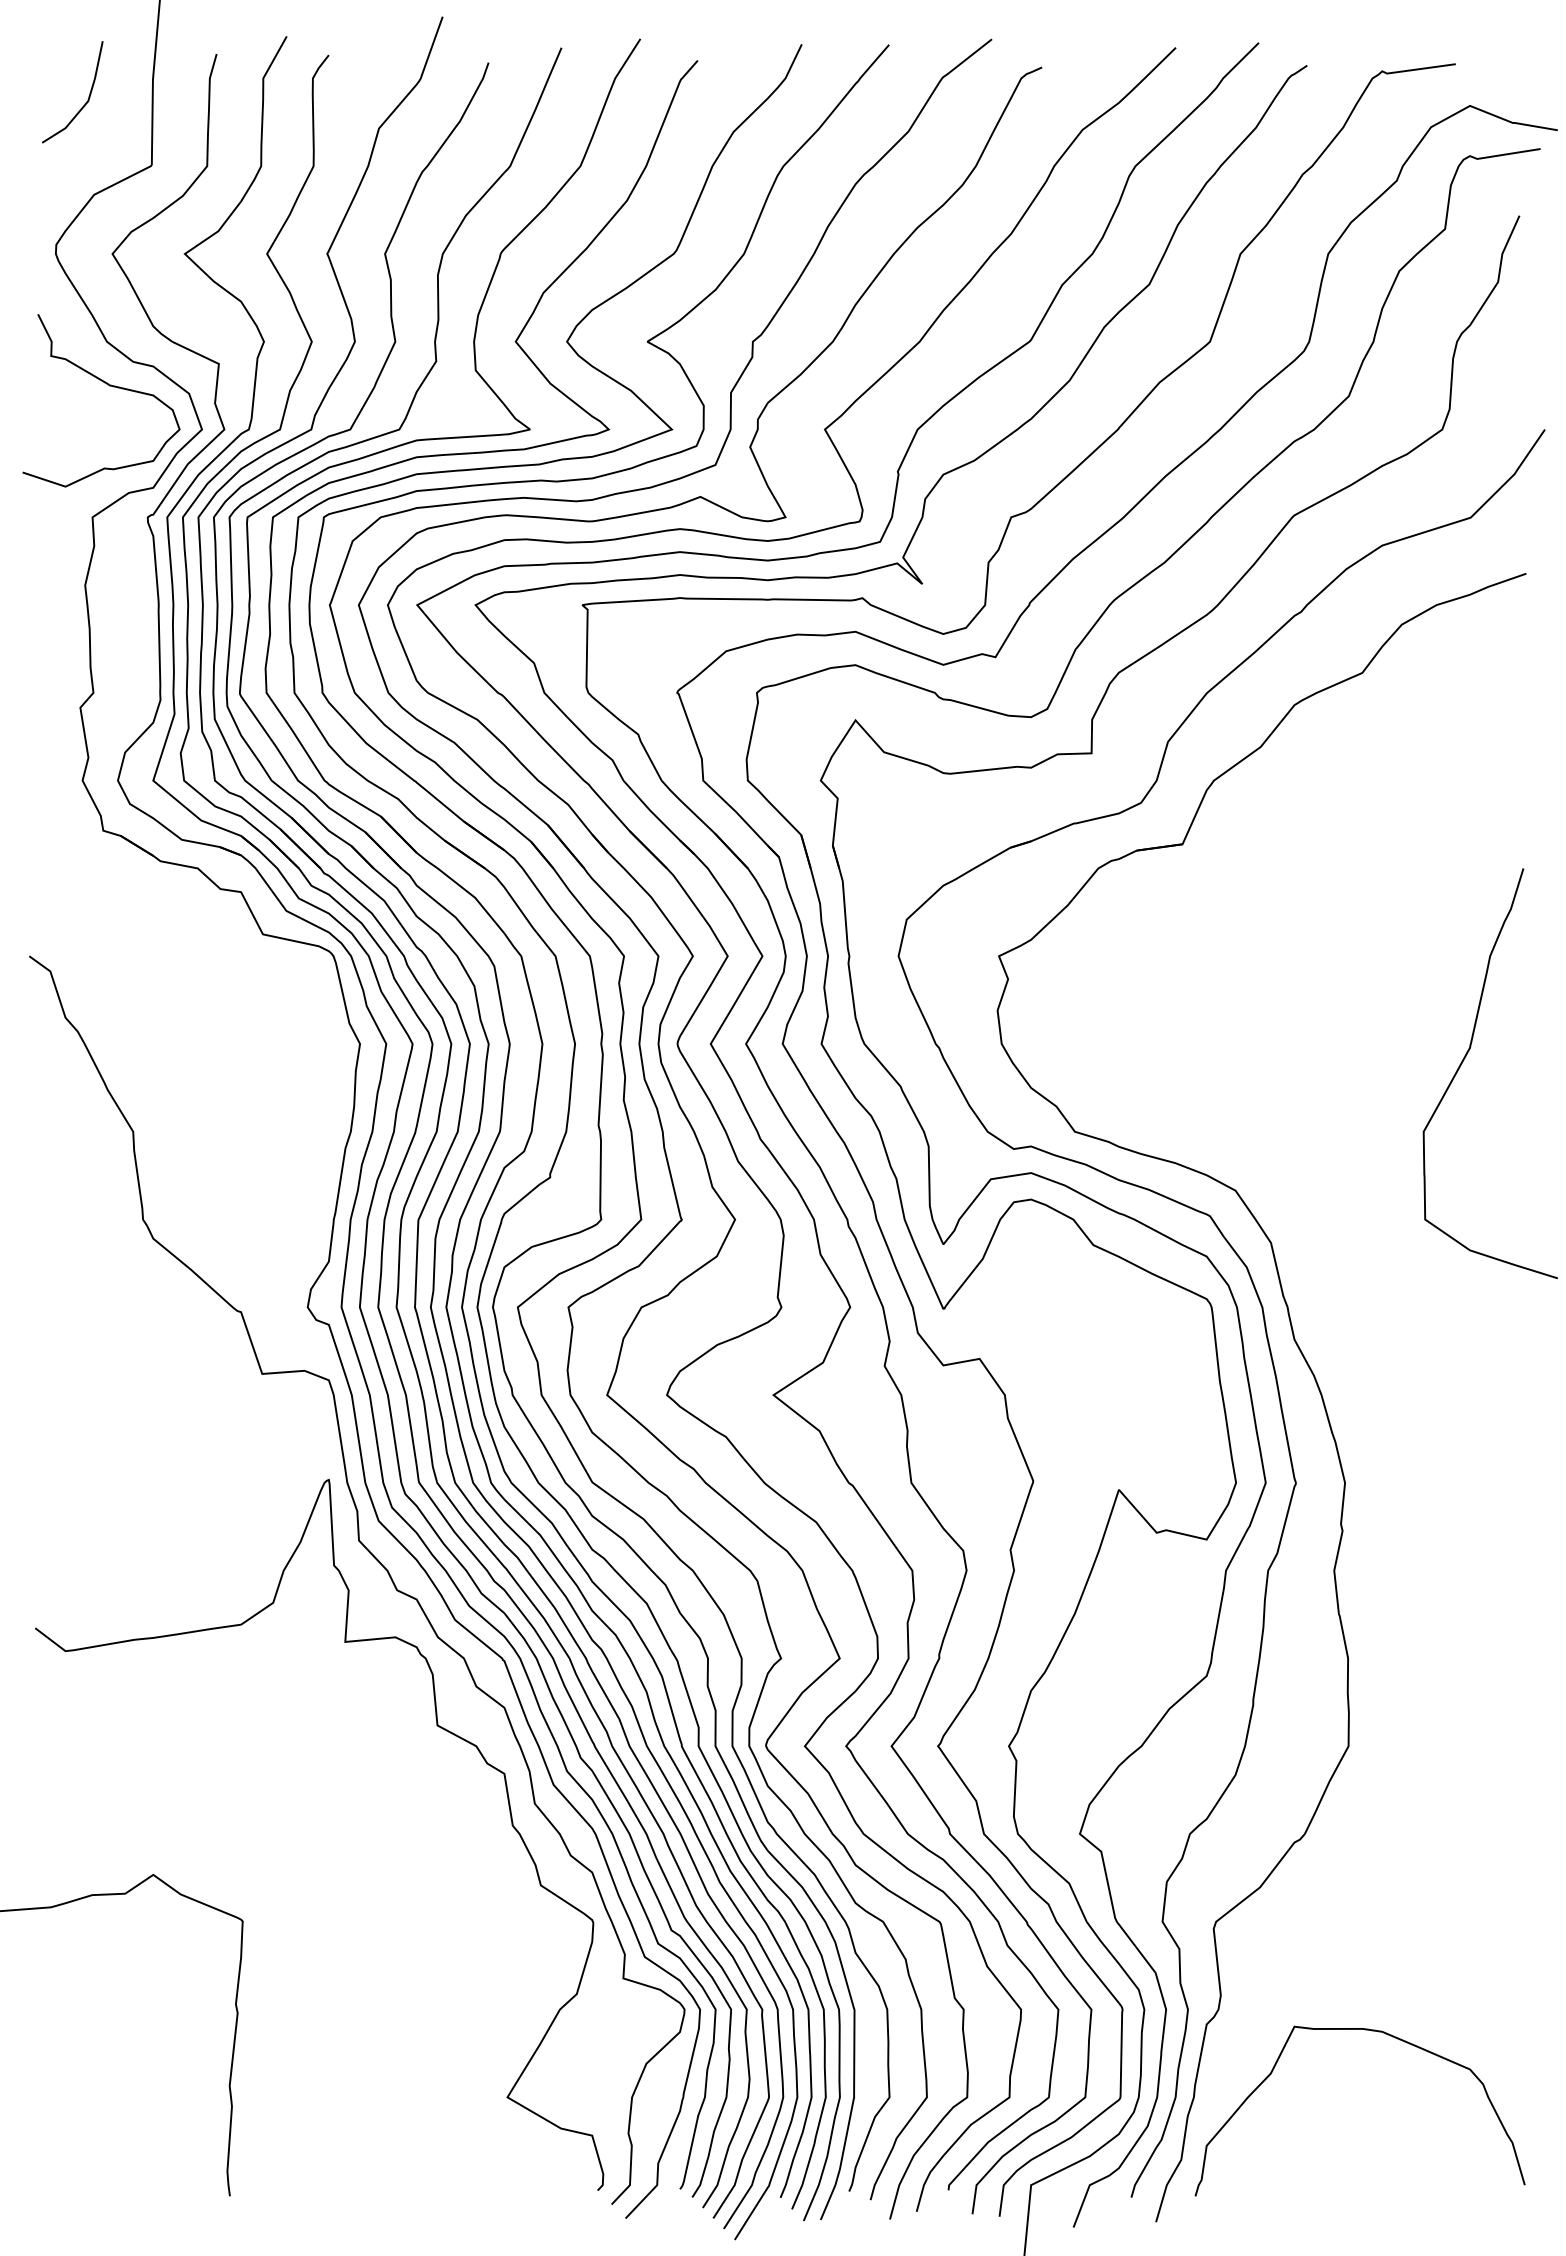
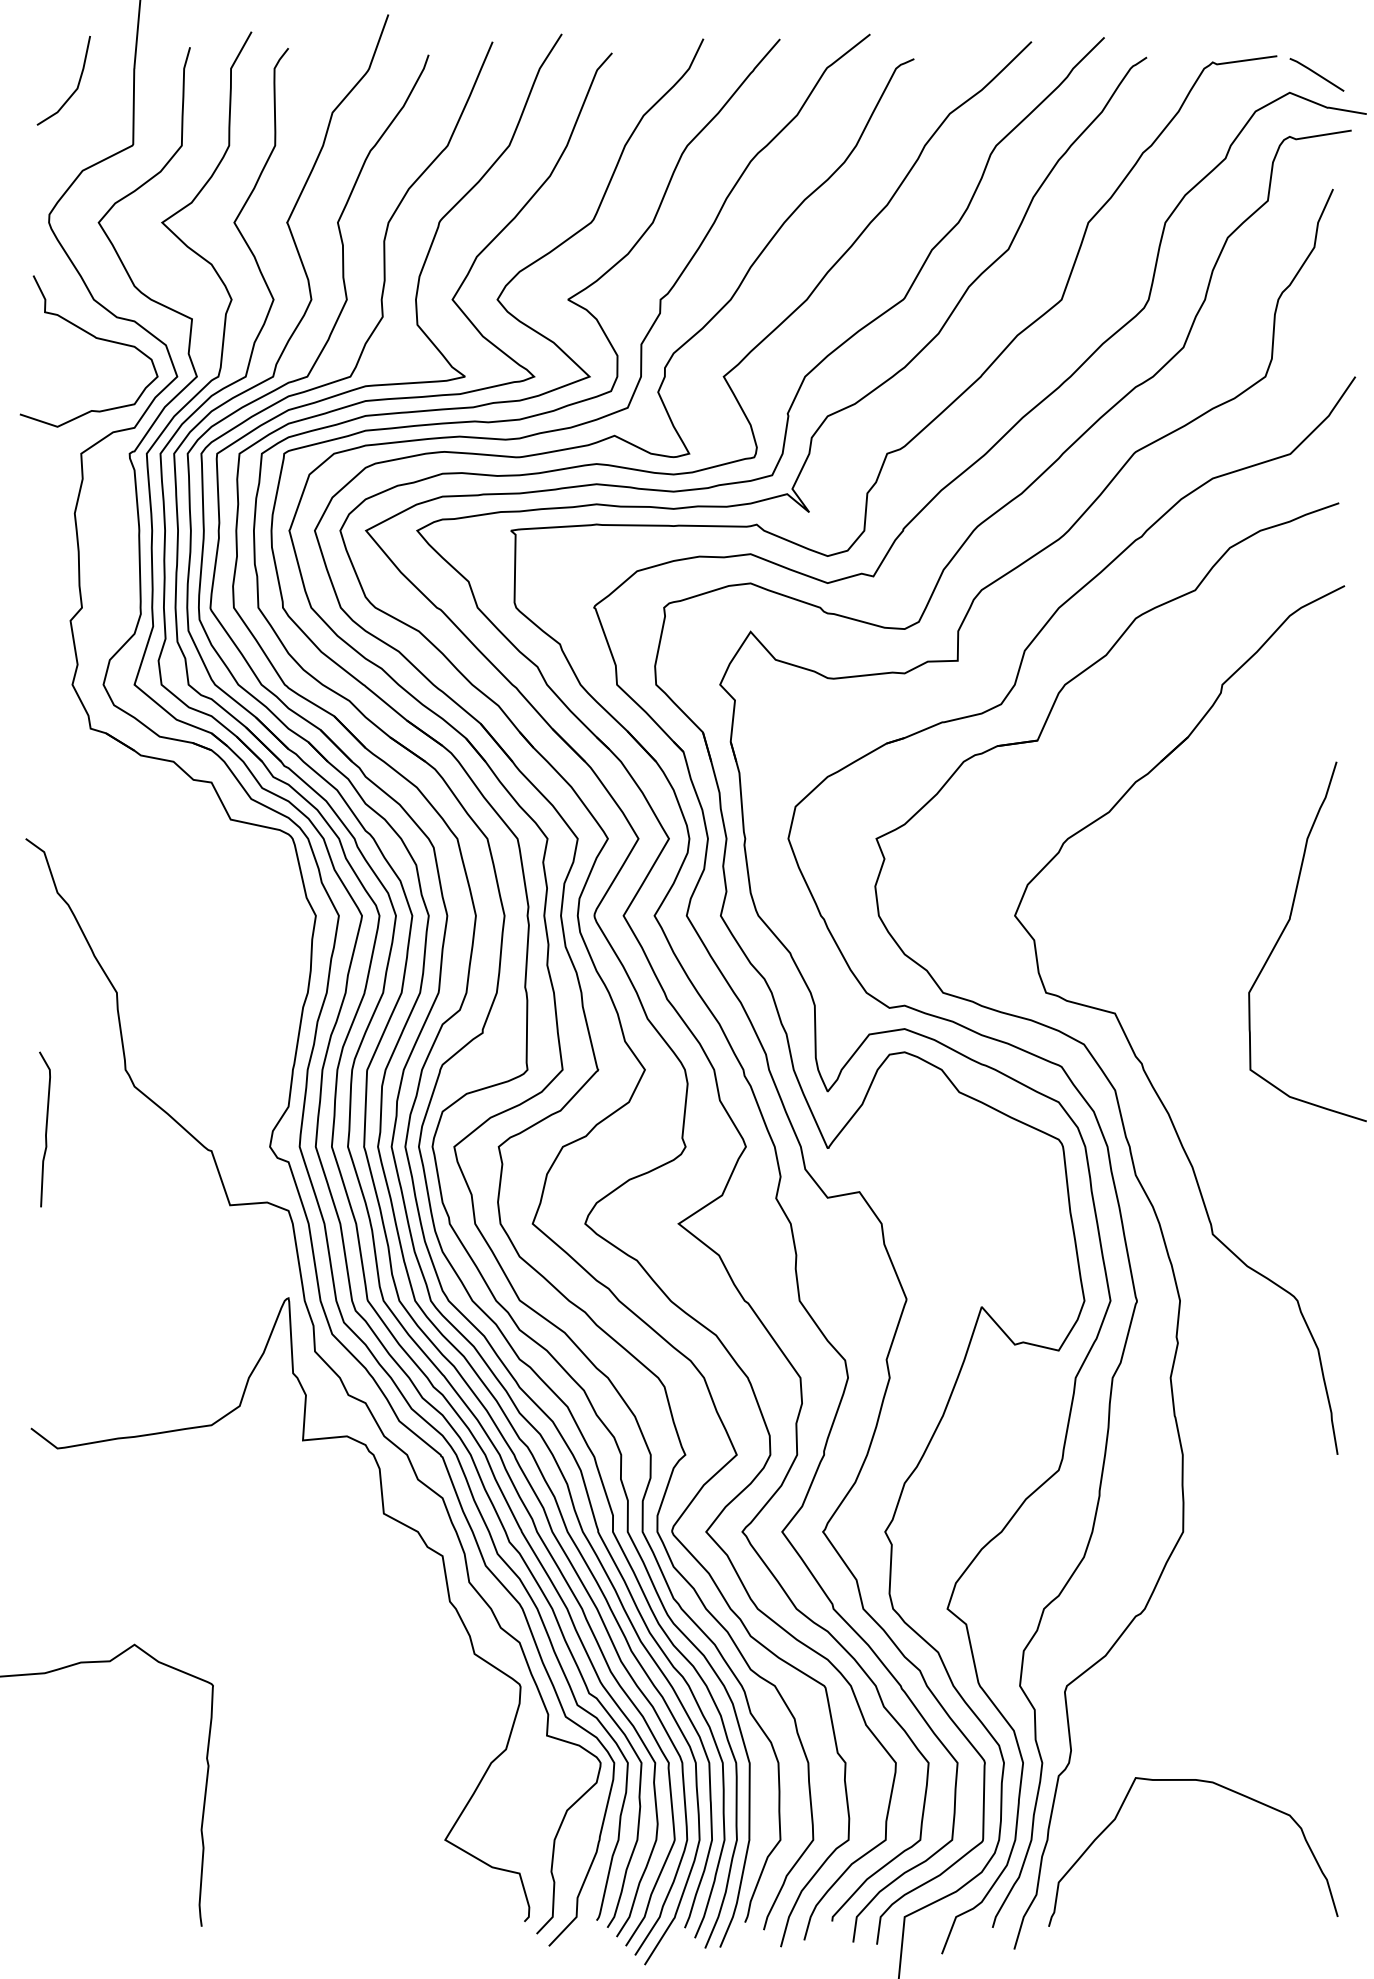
line: (1500, 85) -> (1316, 74), added
part: (1287, 1186) -> (1129, 1040), added
curve: (51, 1287) -> (45, 1129), added

